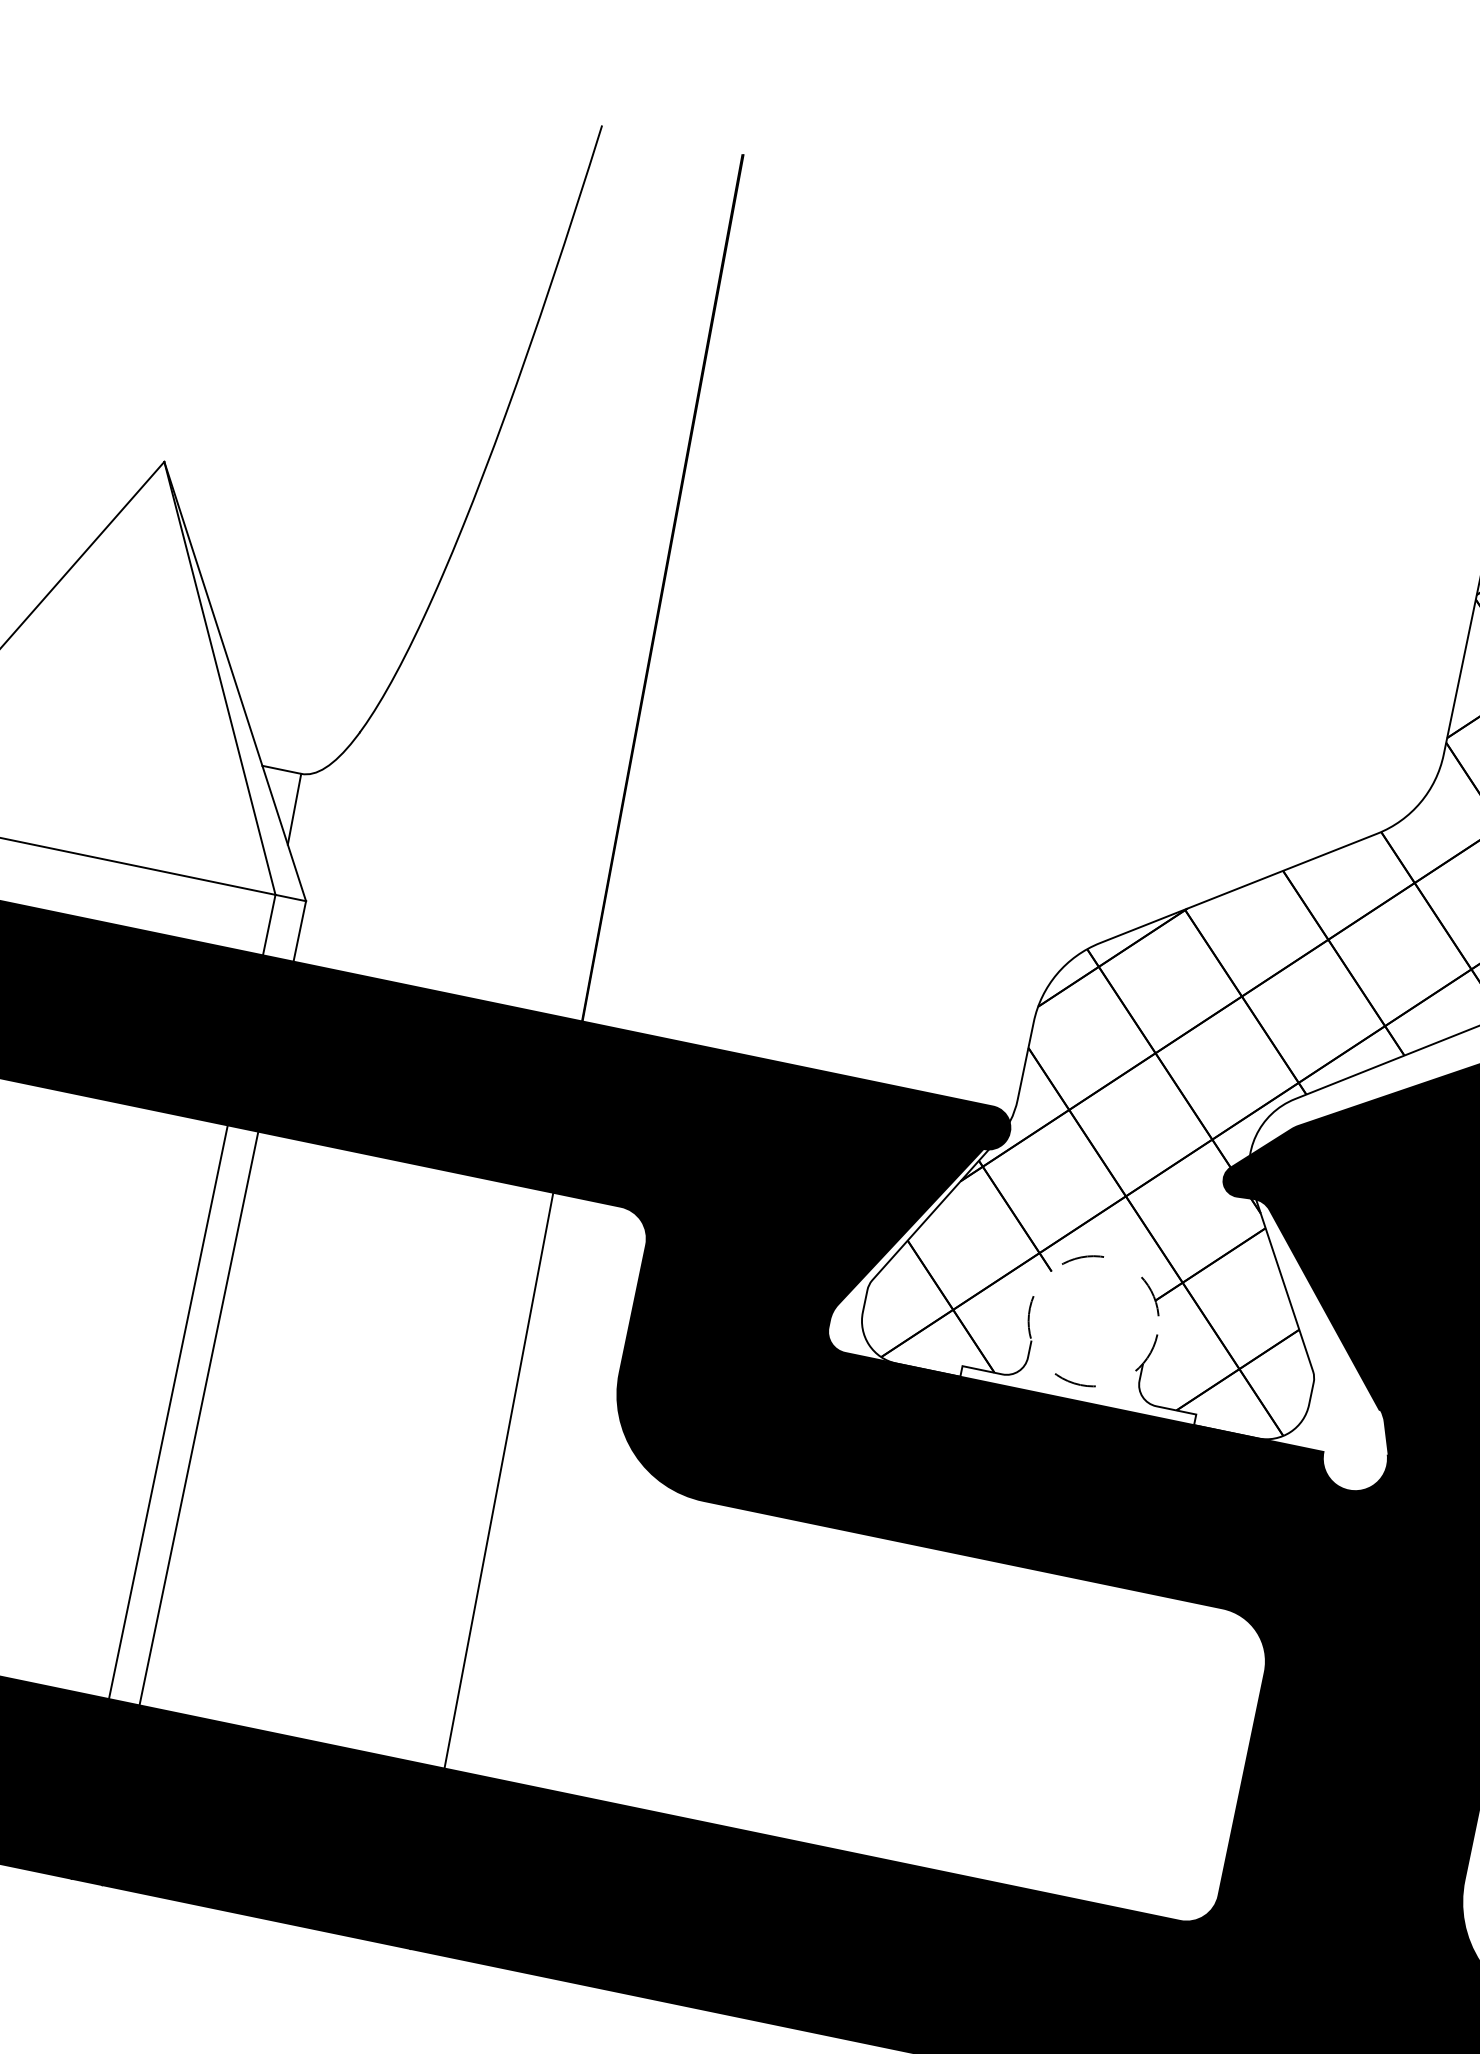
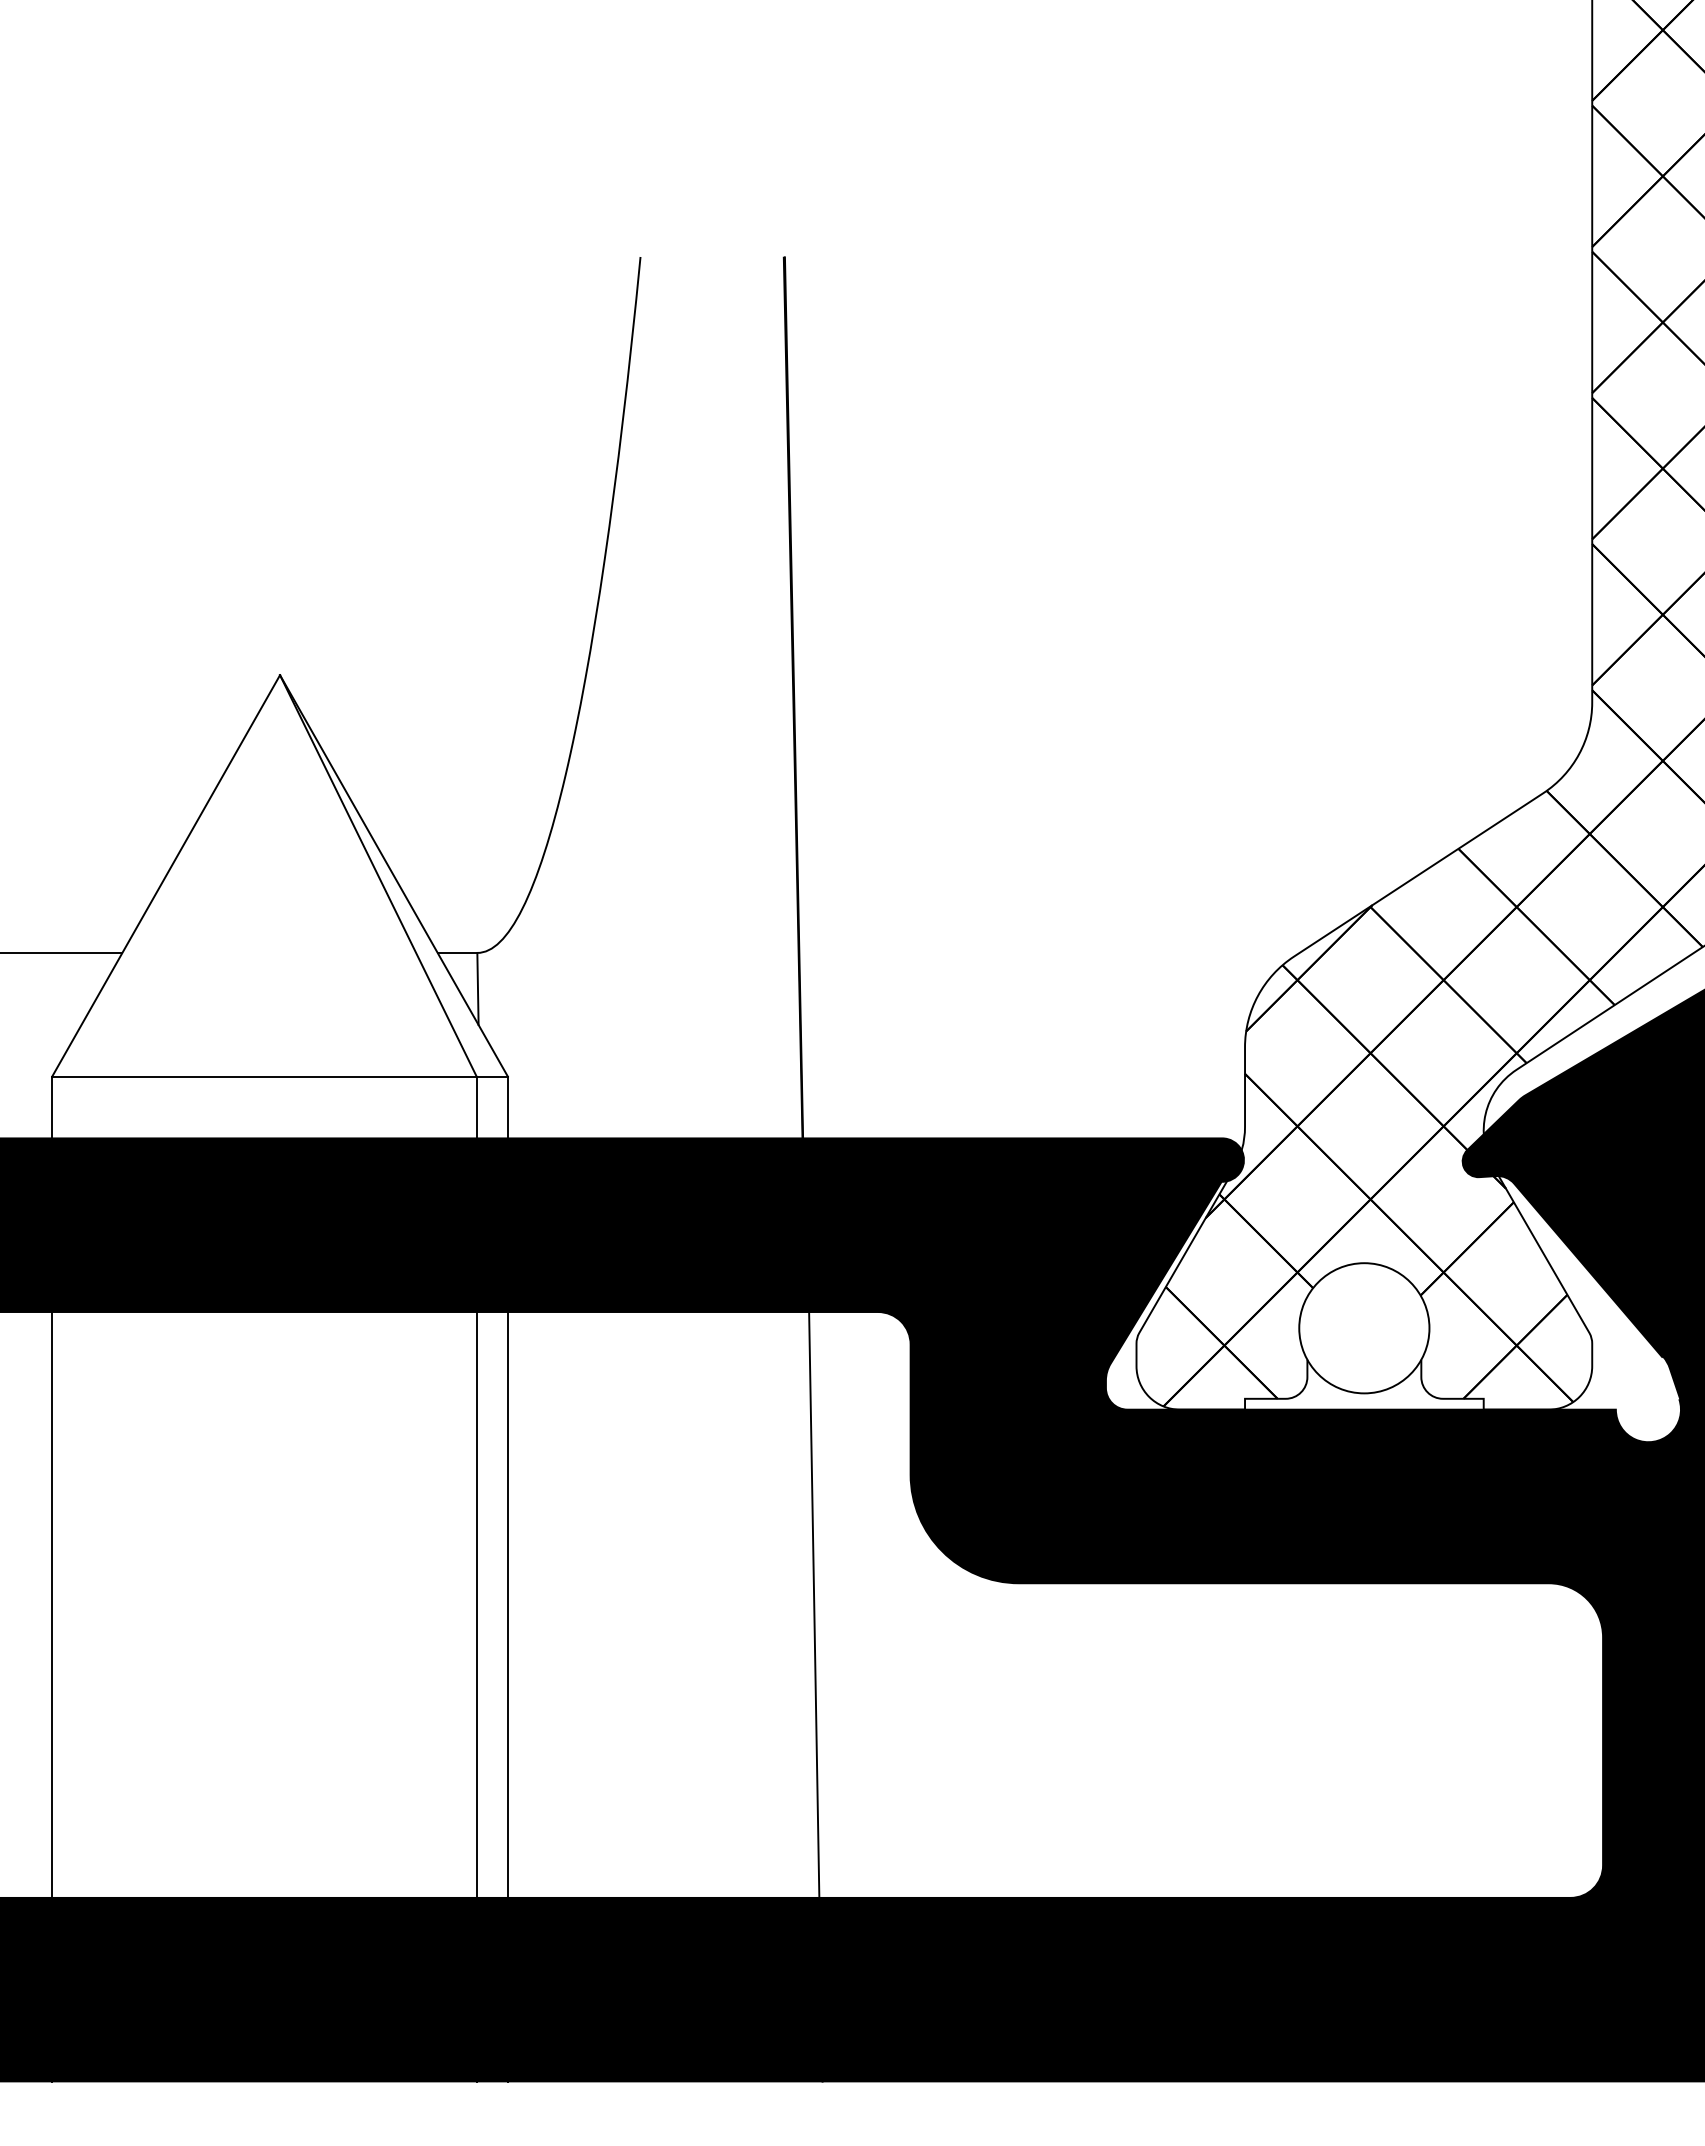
circle: (1093, 1321) -> (1364, 1328), dashed -> solid

